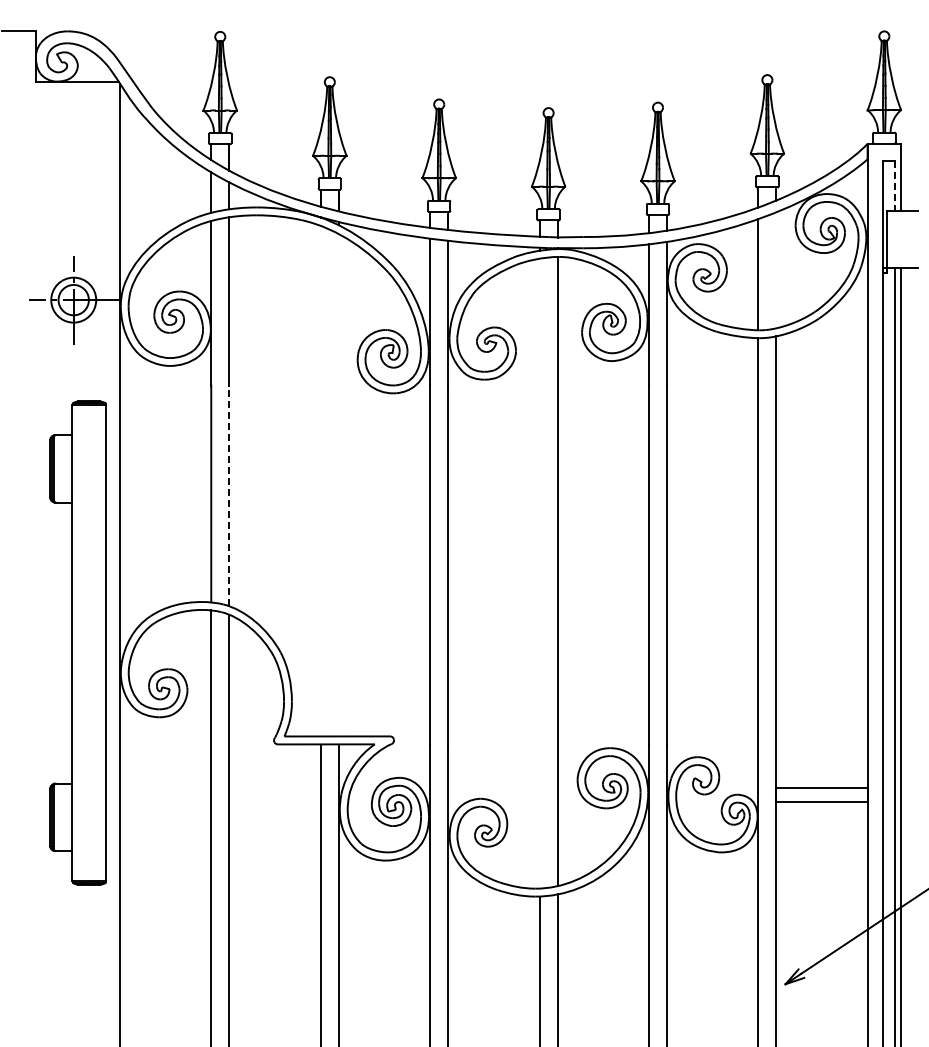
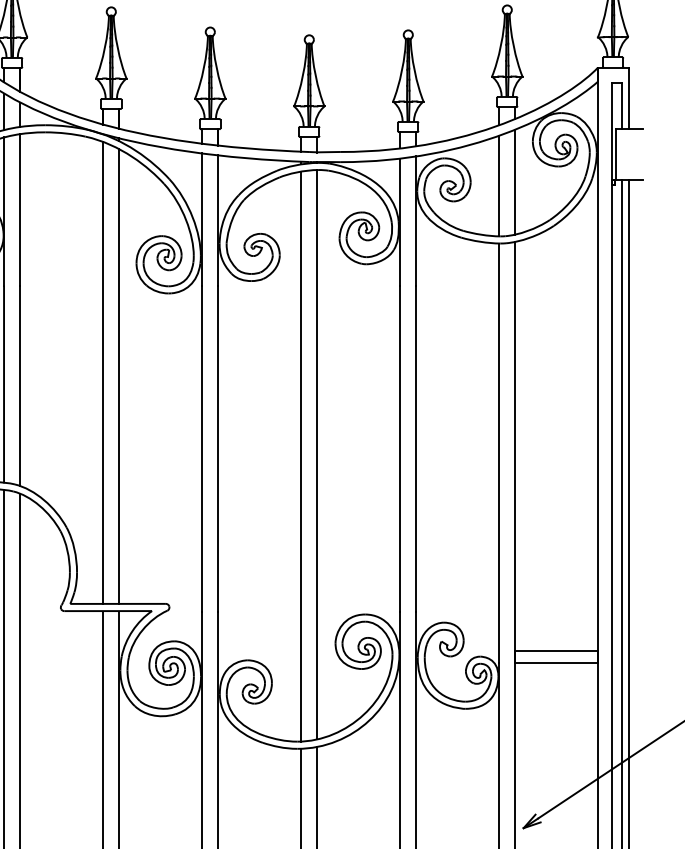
line: (894, 186) -> (622, 106), dashed -> solid
line: (776, 270) -> (515, 182), added
line: (320, 480) -> (102, 372), added
line: (338, 485) -> (119, 376), added
line: (229, 495) -> (20, 385), dashed -> solid
line: (539, 573) -> (301, 456), added

